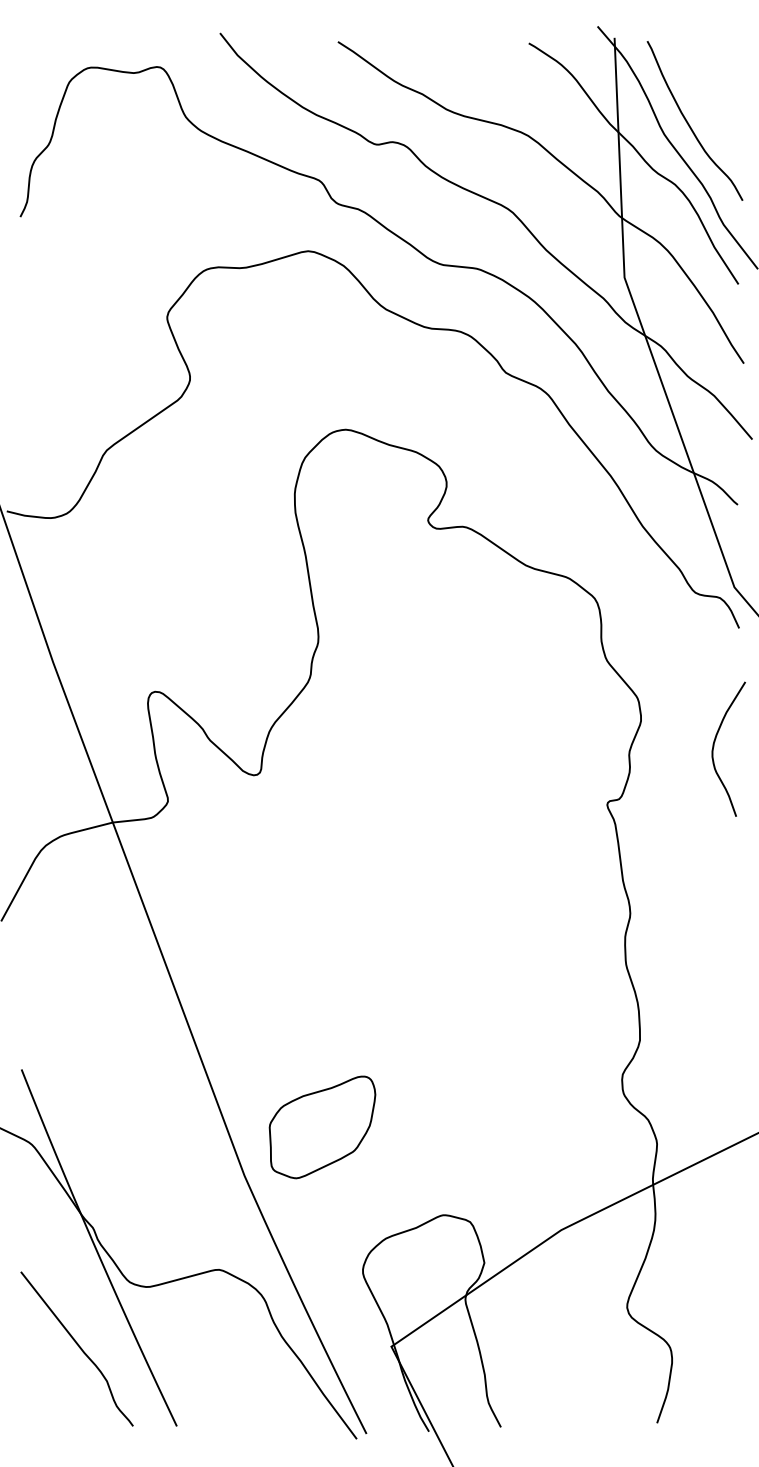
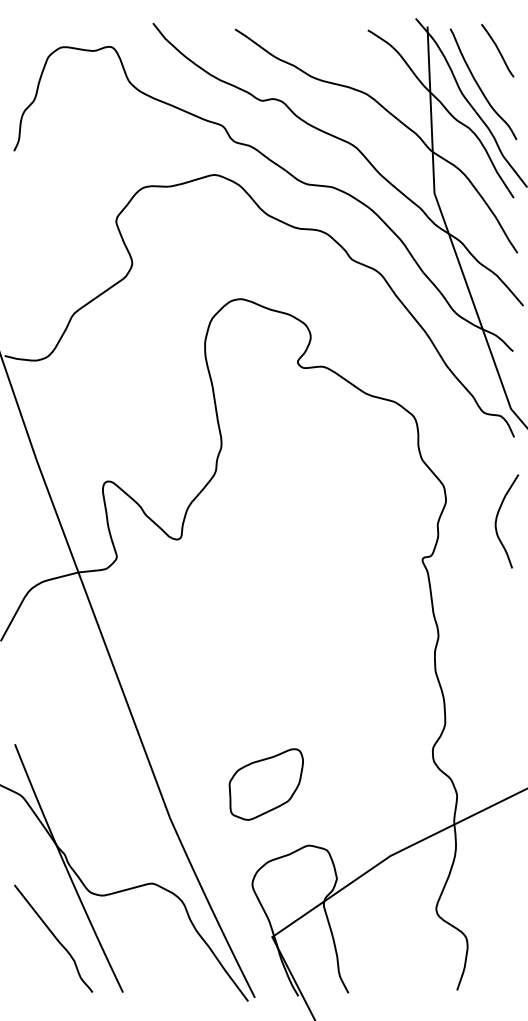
curve: (715, 72) -> (497, 50), added
part: (321, 1127) -> (265, 784), moved

